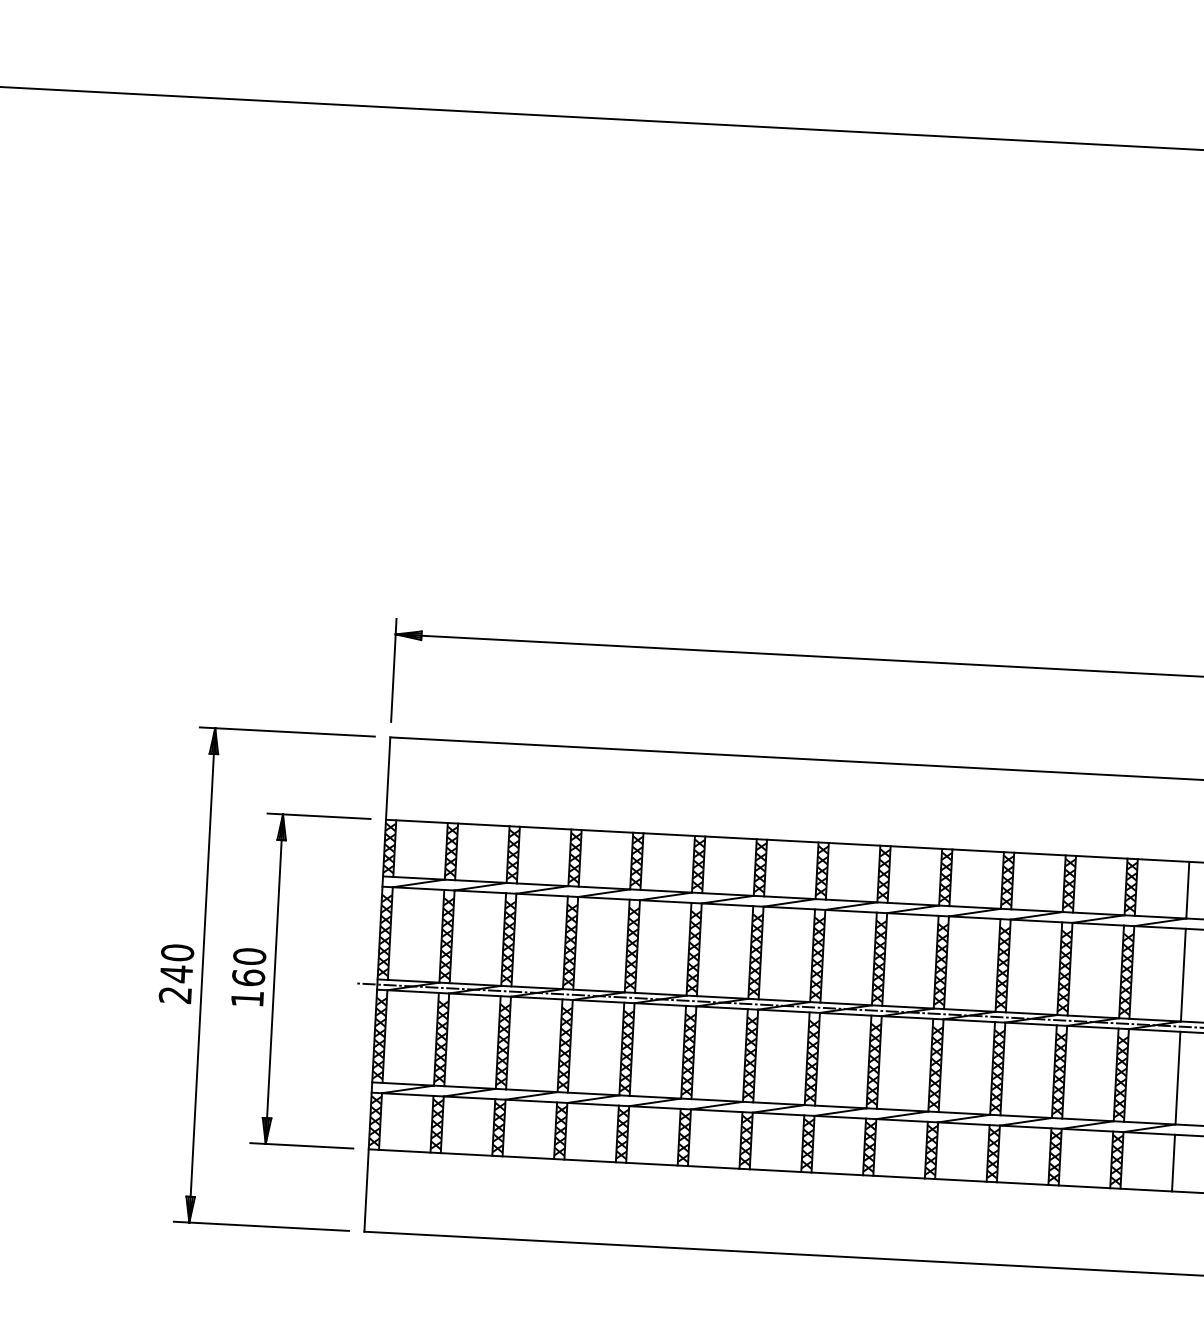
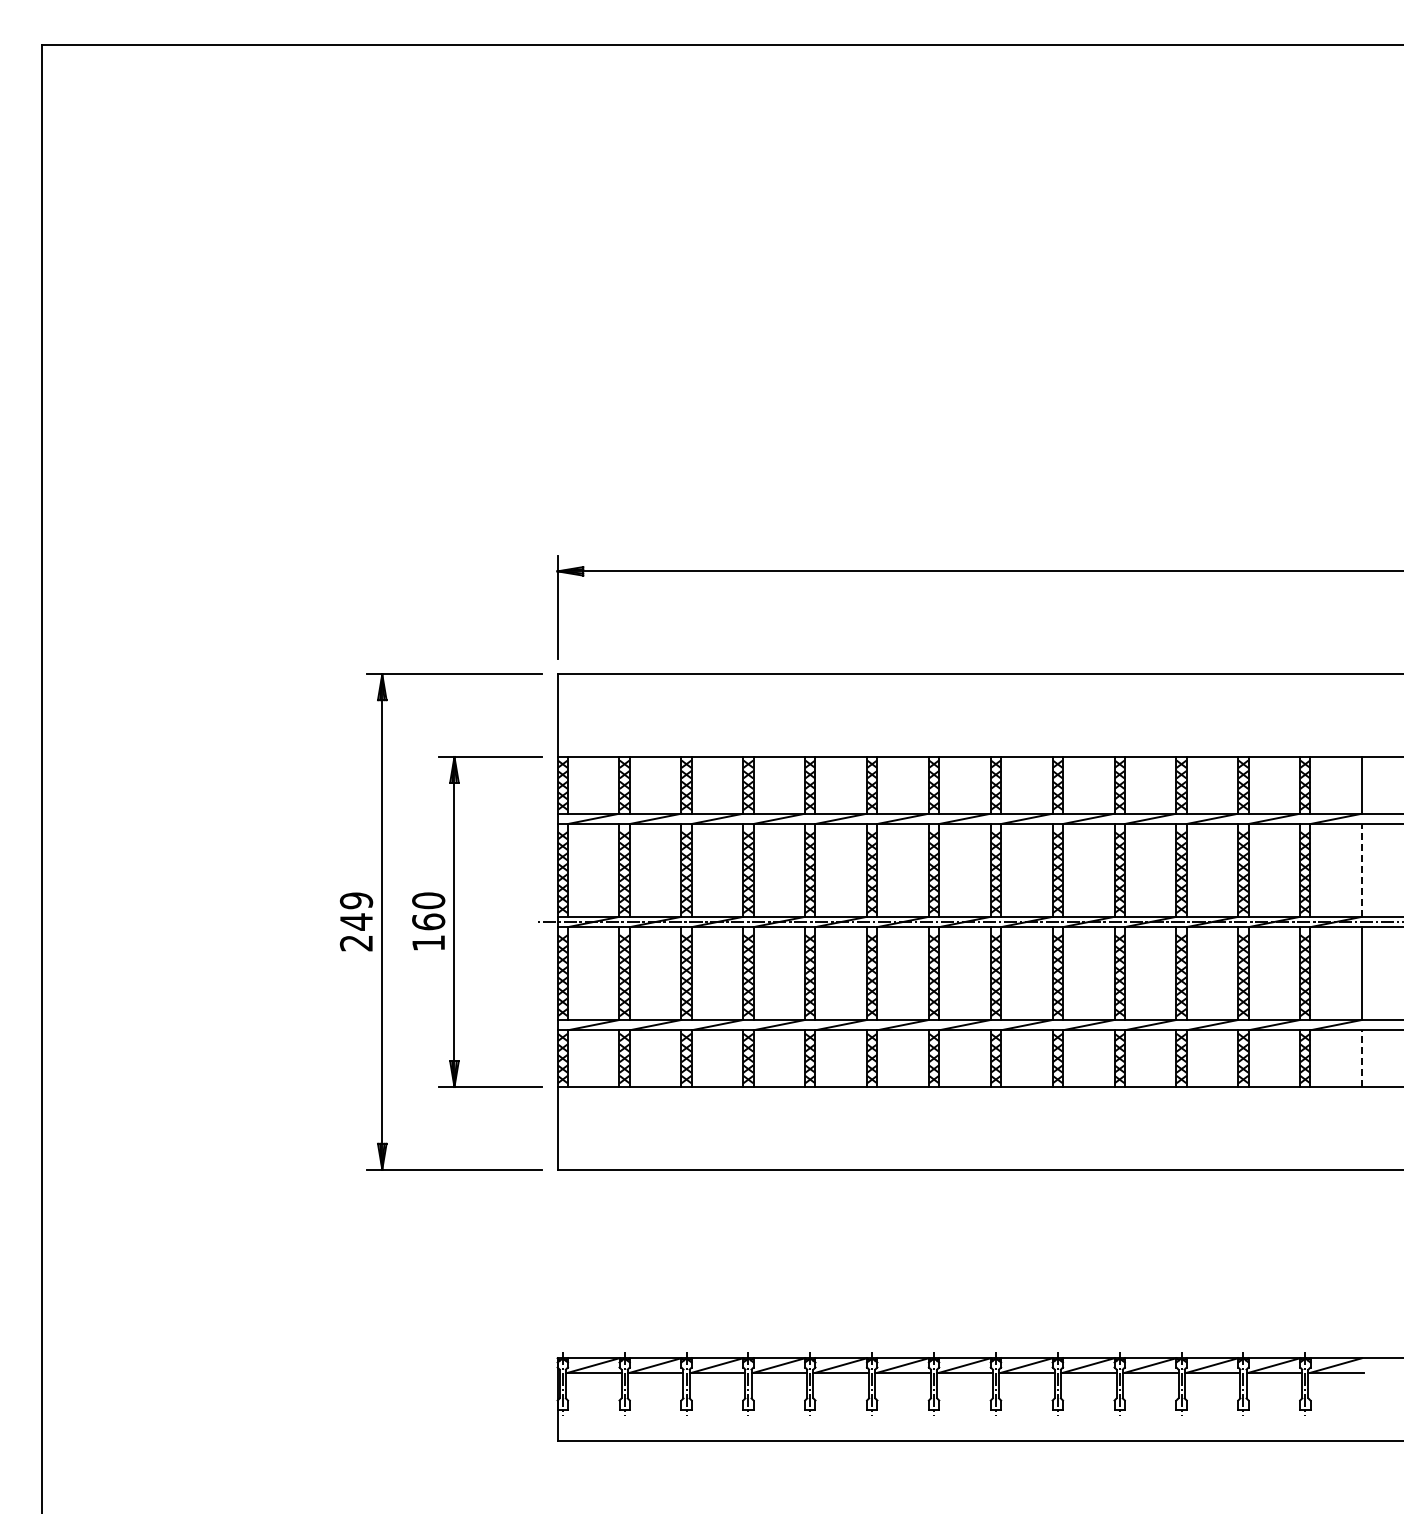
text: (177, 952) -> (356, 900), 240 -> 249
line: (1183, 974) -> (1362, 869), solid -> dashed
line: (1174, 1163) -> (1362, 1058), solid -> dashed

